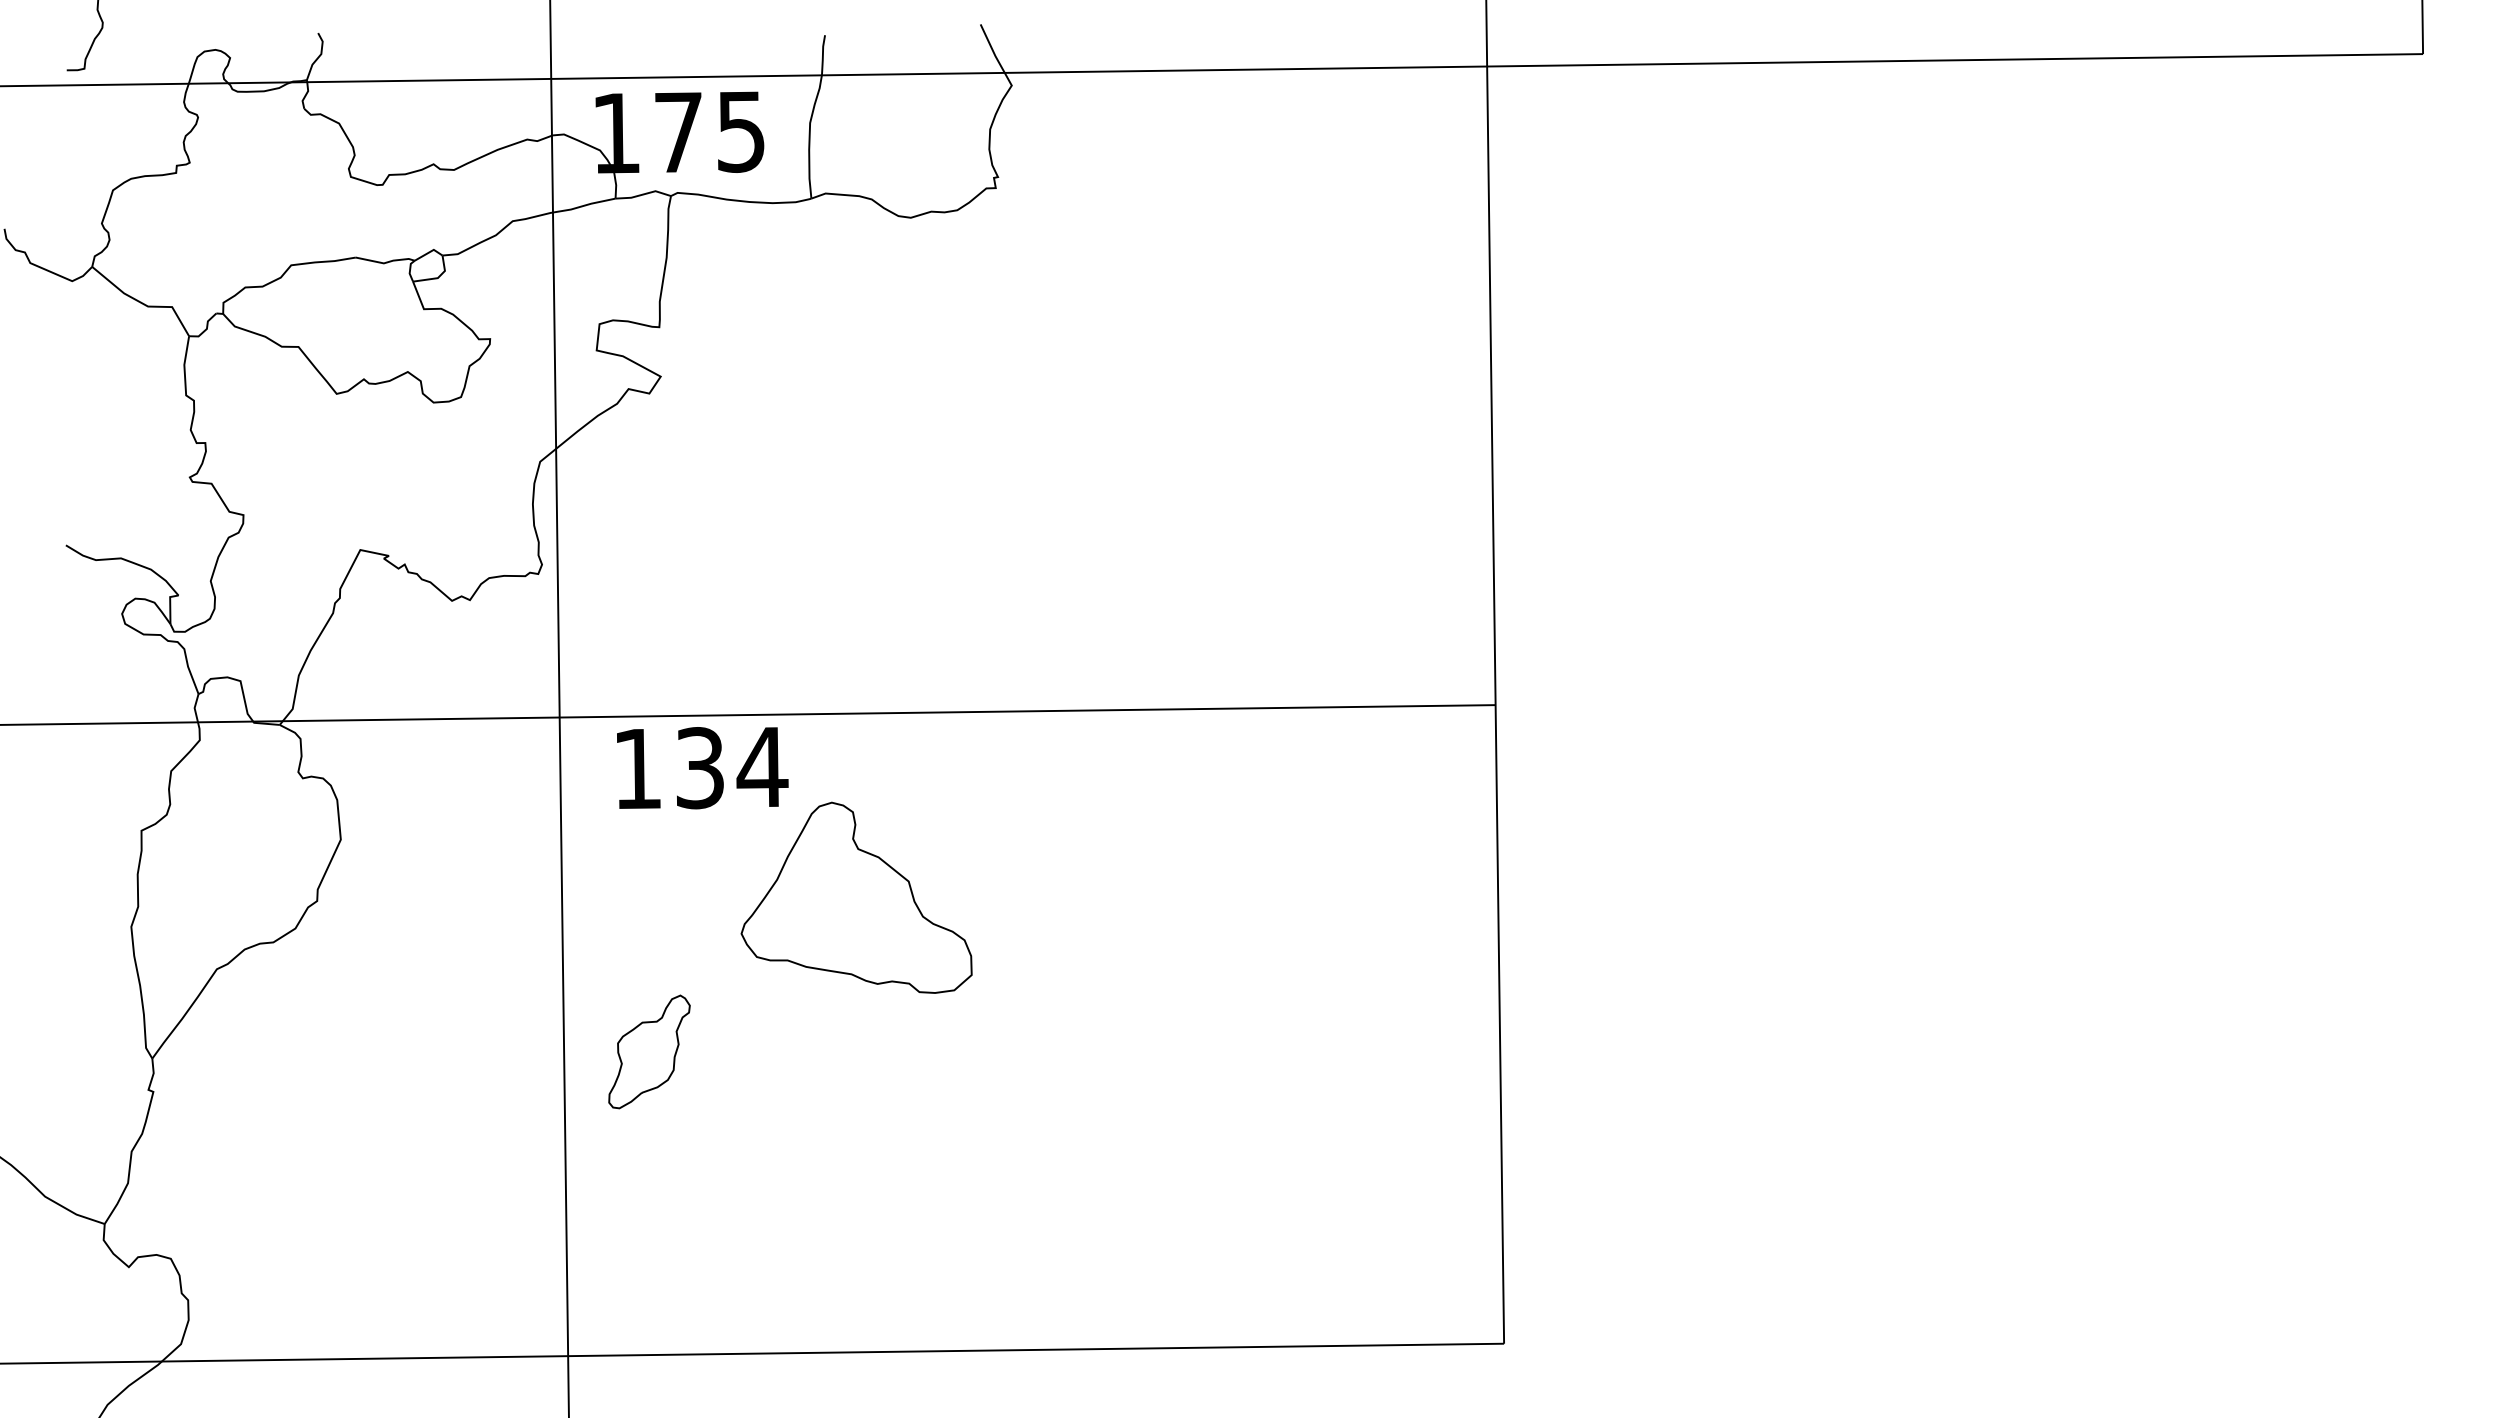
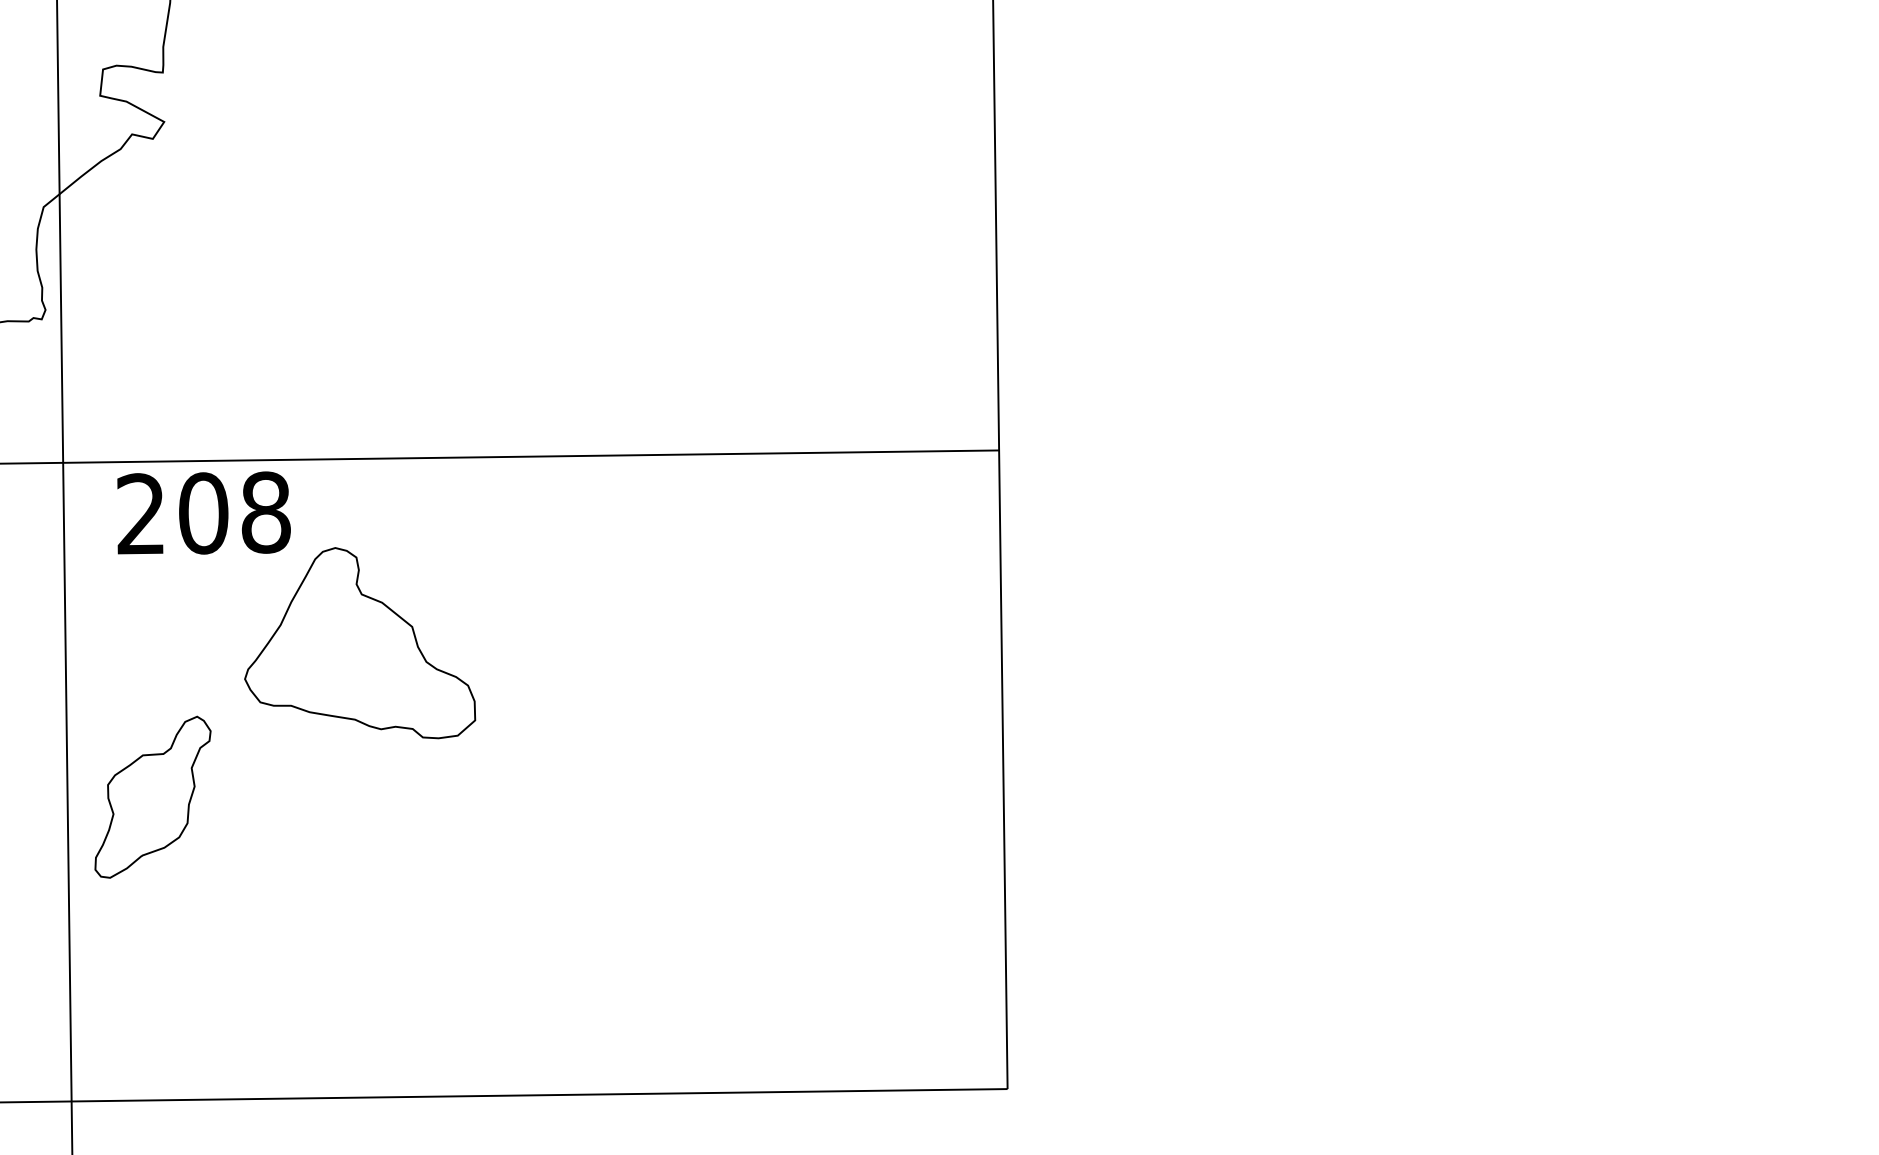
text: (700, 767) -> (203, 512), 134 -> 208
part: (649, 1051) -> (152, 796), size x1.43

